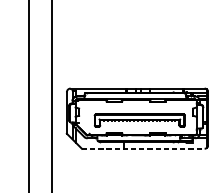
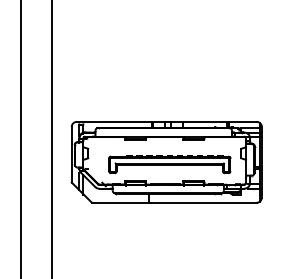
line: (143, 148) -> (174, 202), dashed -> solid

